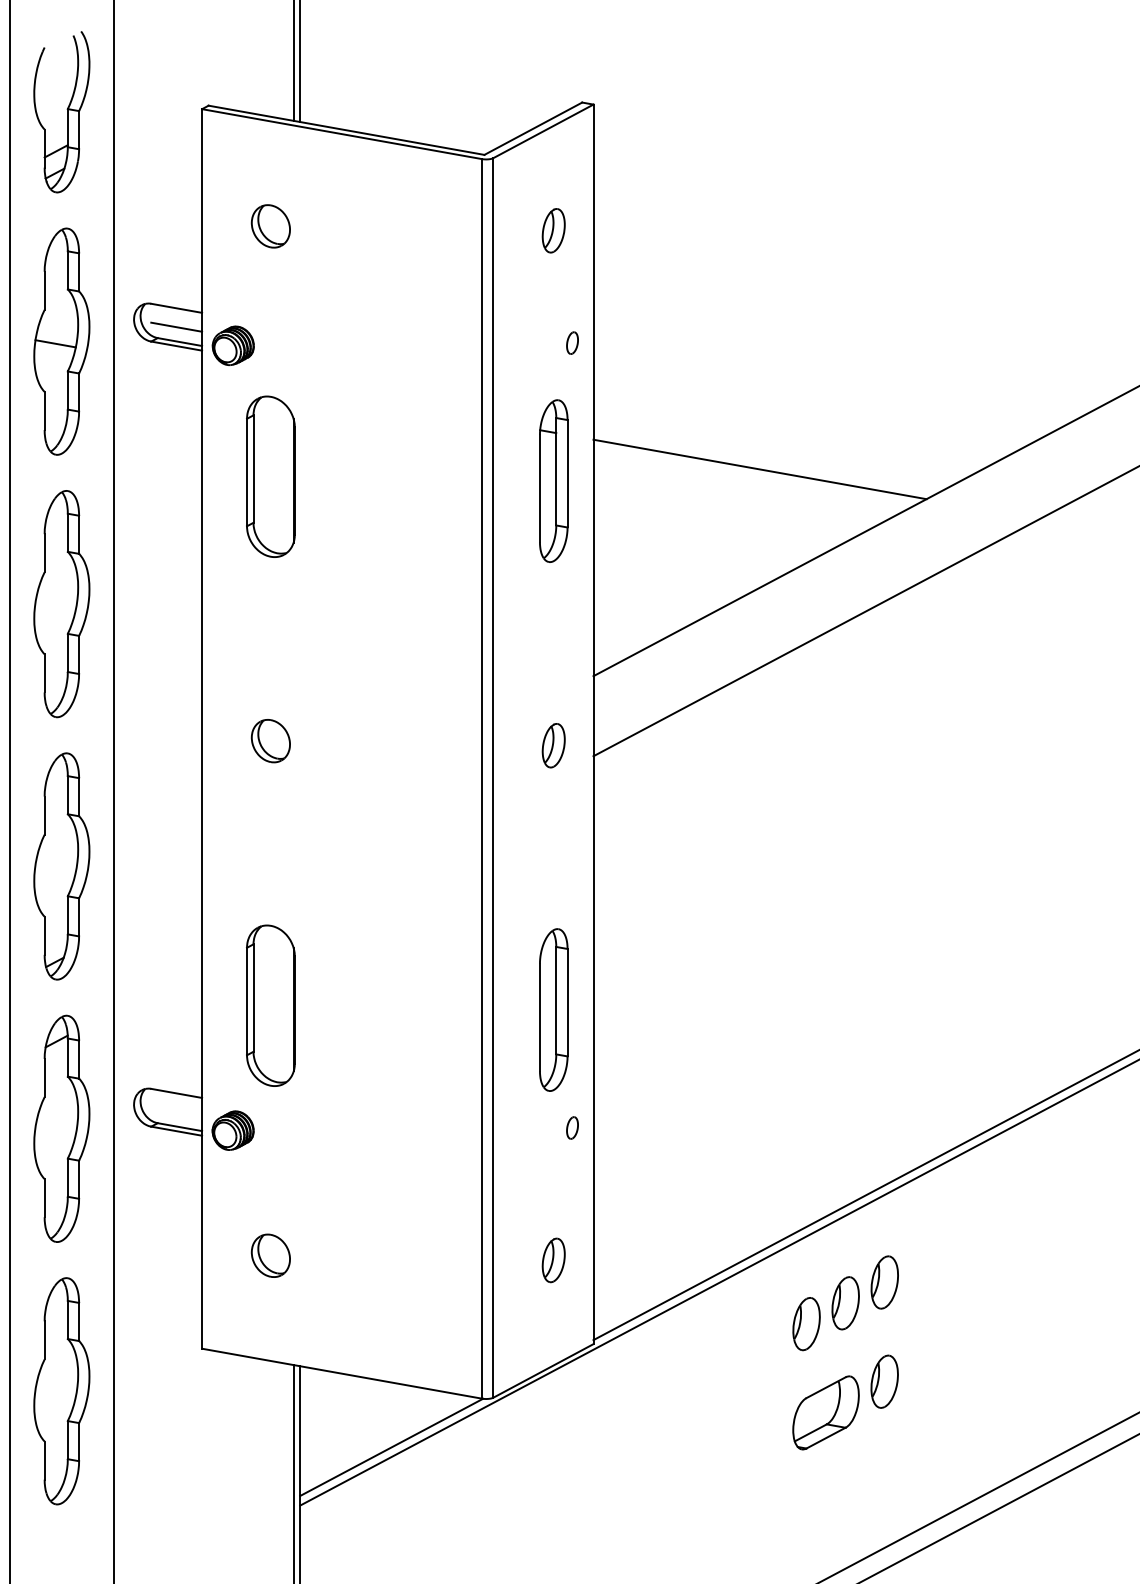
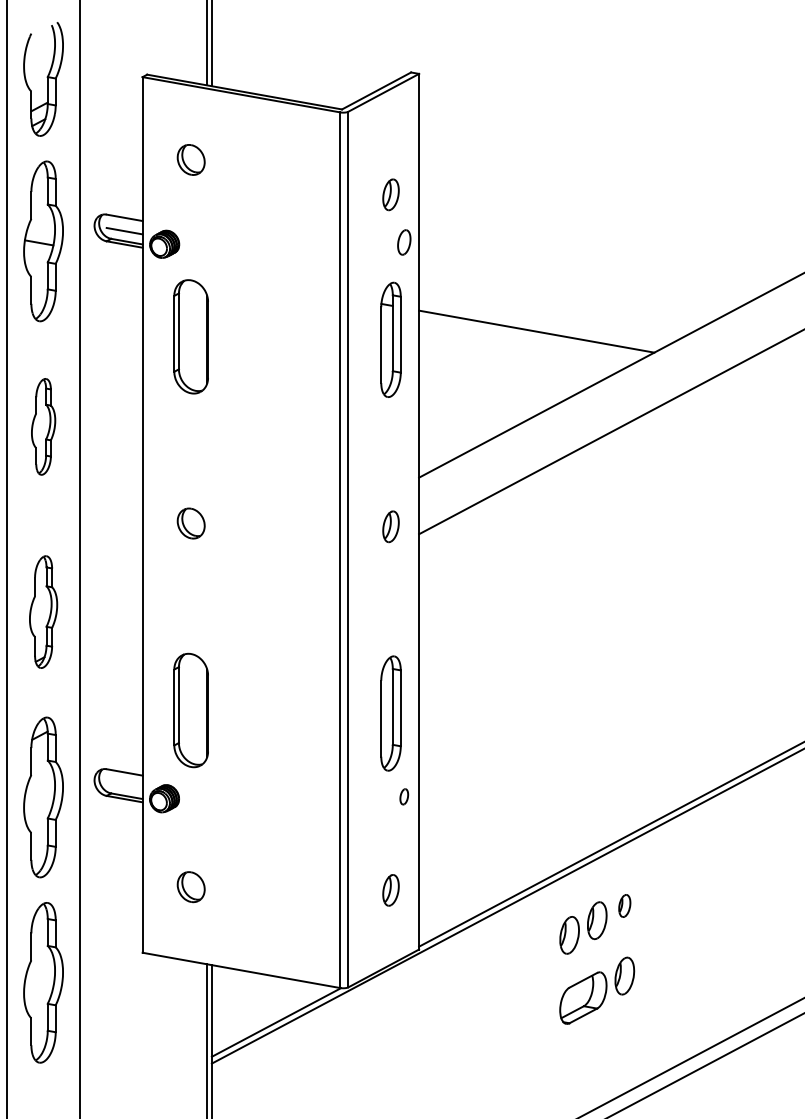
part: (553, 230) -> (390, 194), moved
part: (572, 342) -> (404, 241), size x1.6
part: (61, 604) -> (43, 427), size x0.6
part: (61, 866) -> (43, 612), size x0.7
part: (884, 1282) -> (624, 905), size x0.6

